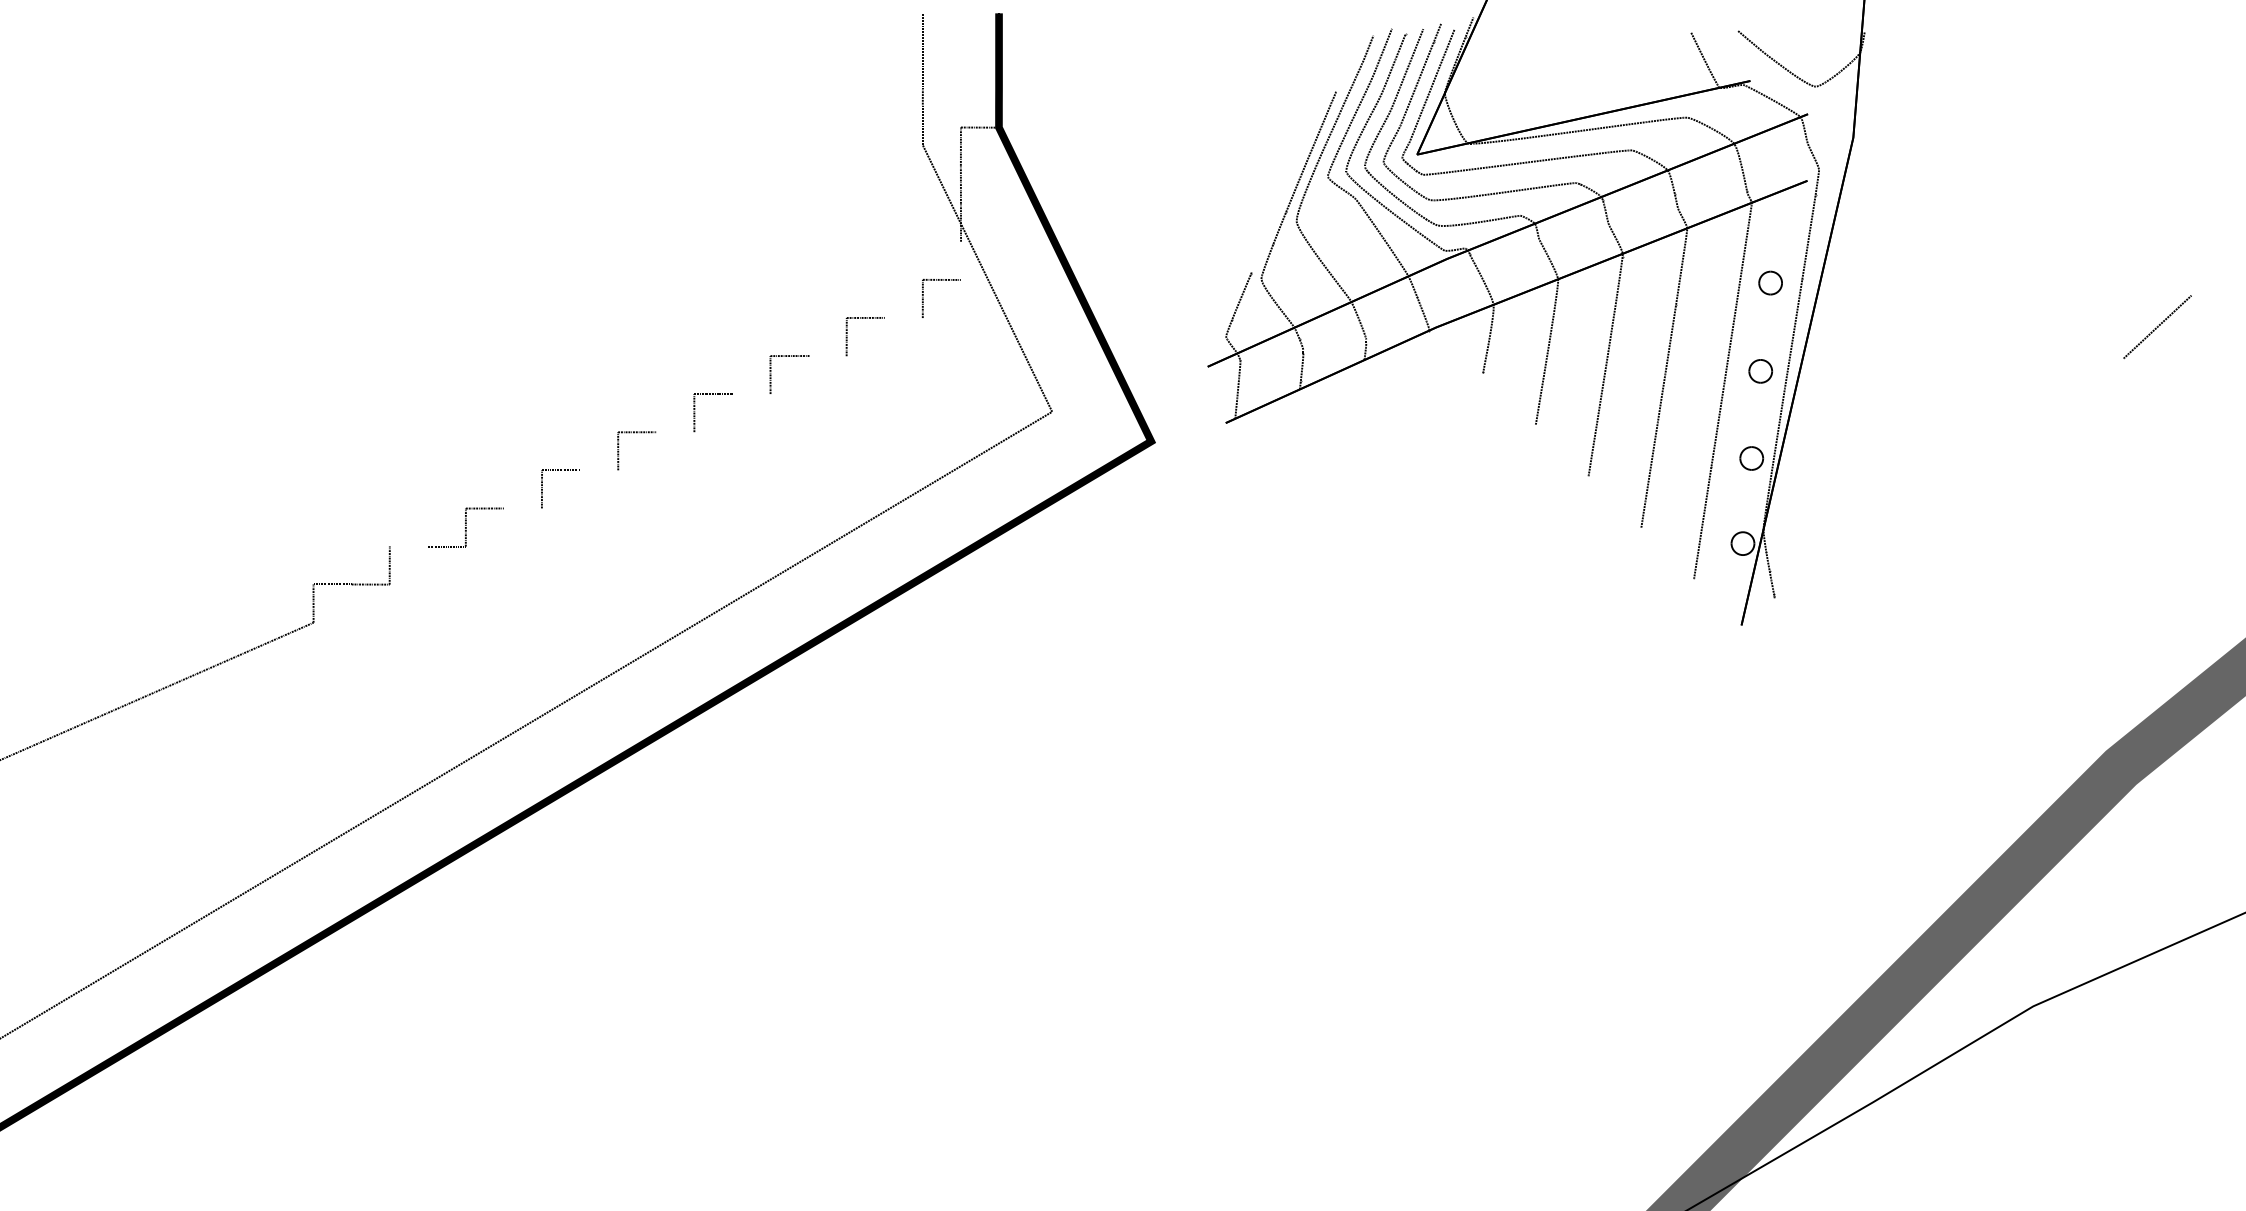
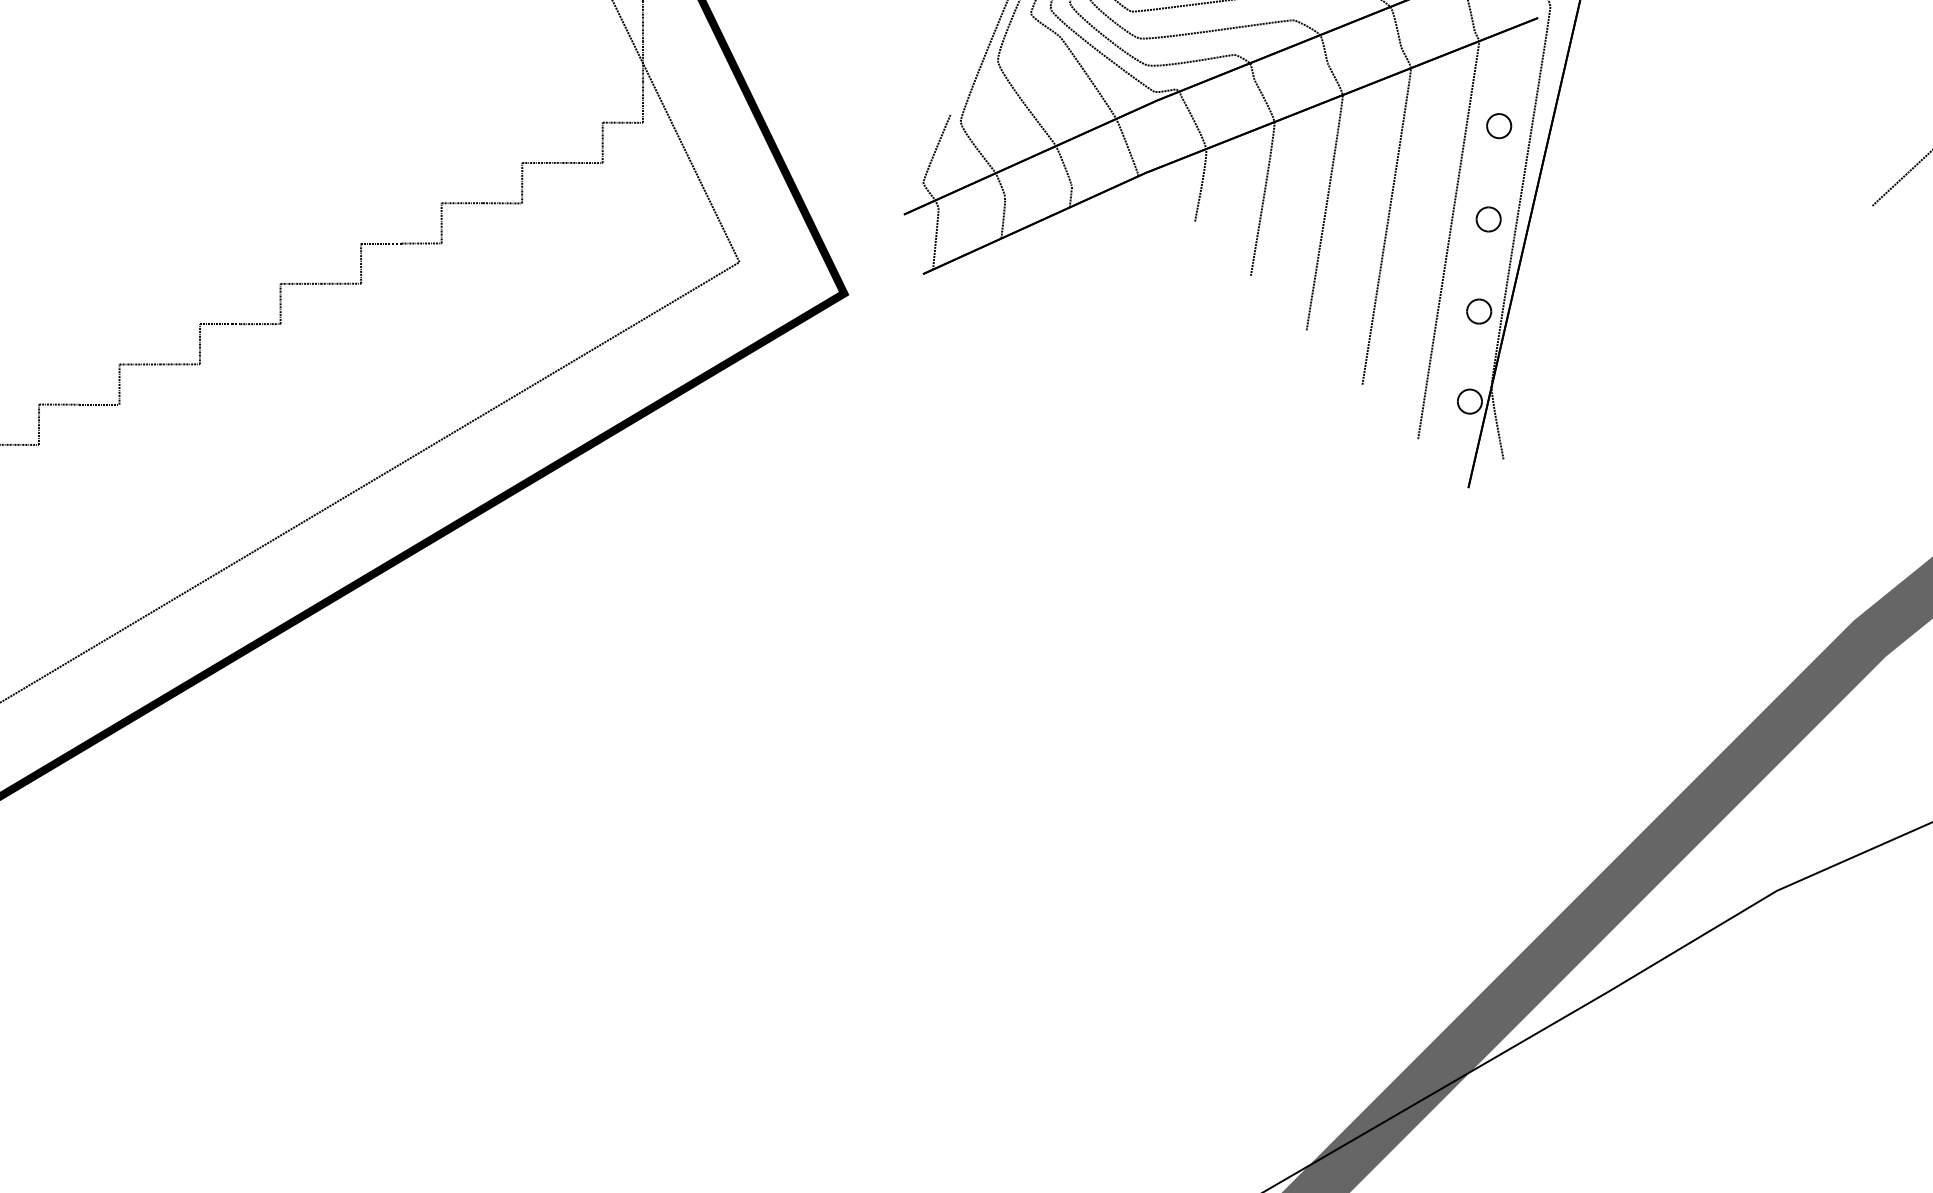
line: (960, 260) -> (642, 102), added
line: (903, 317) -> (582, 162), added
line: (827, 356) -> (501, 203), added
line: (751, 394) -> (421, 243), added
line: (675, 432) -> (341, 284), added
line: (599, 470) -> (260, 324), added
line: (522, 508) -> (179, 364), added
line: (408, 546) -> (58, 404), added

